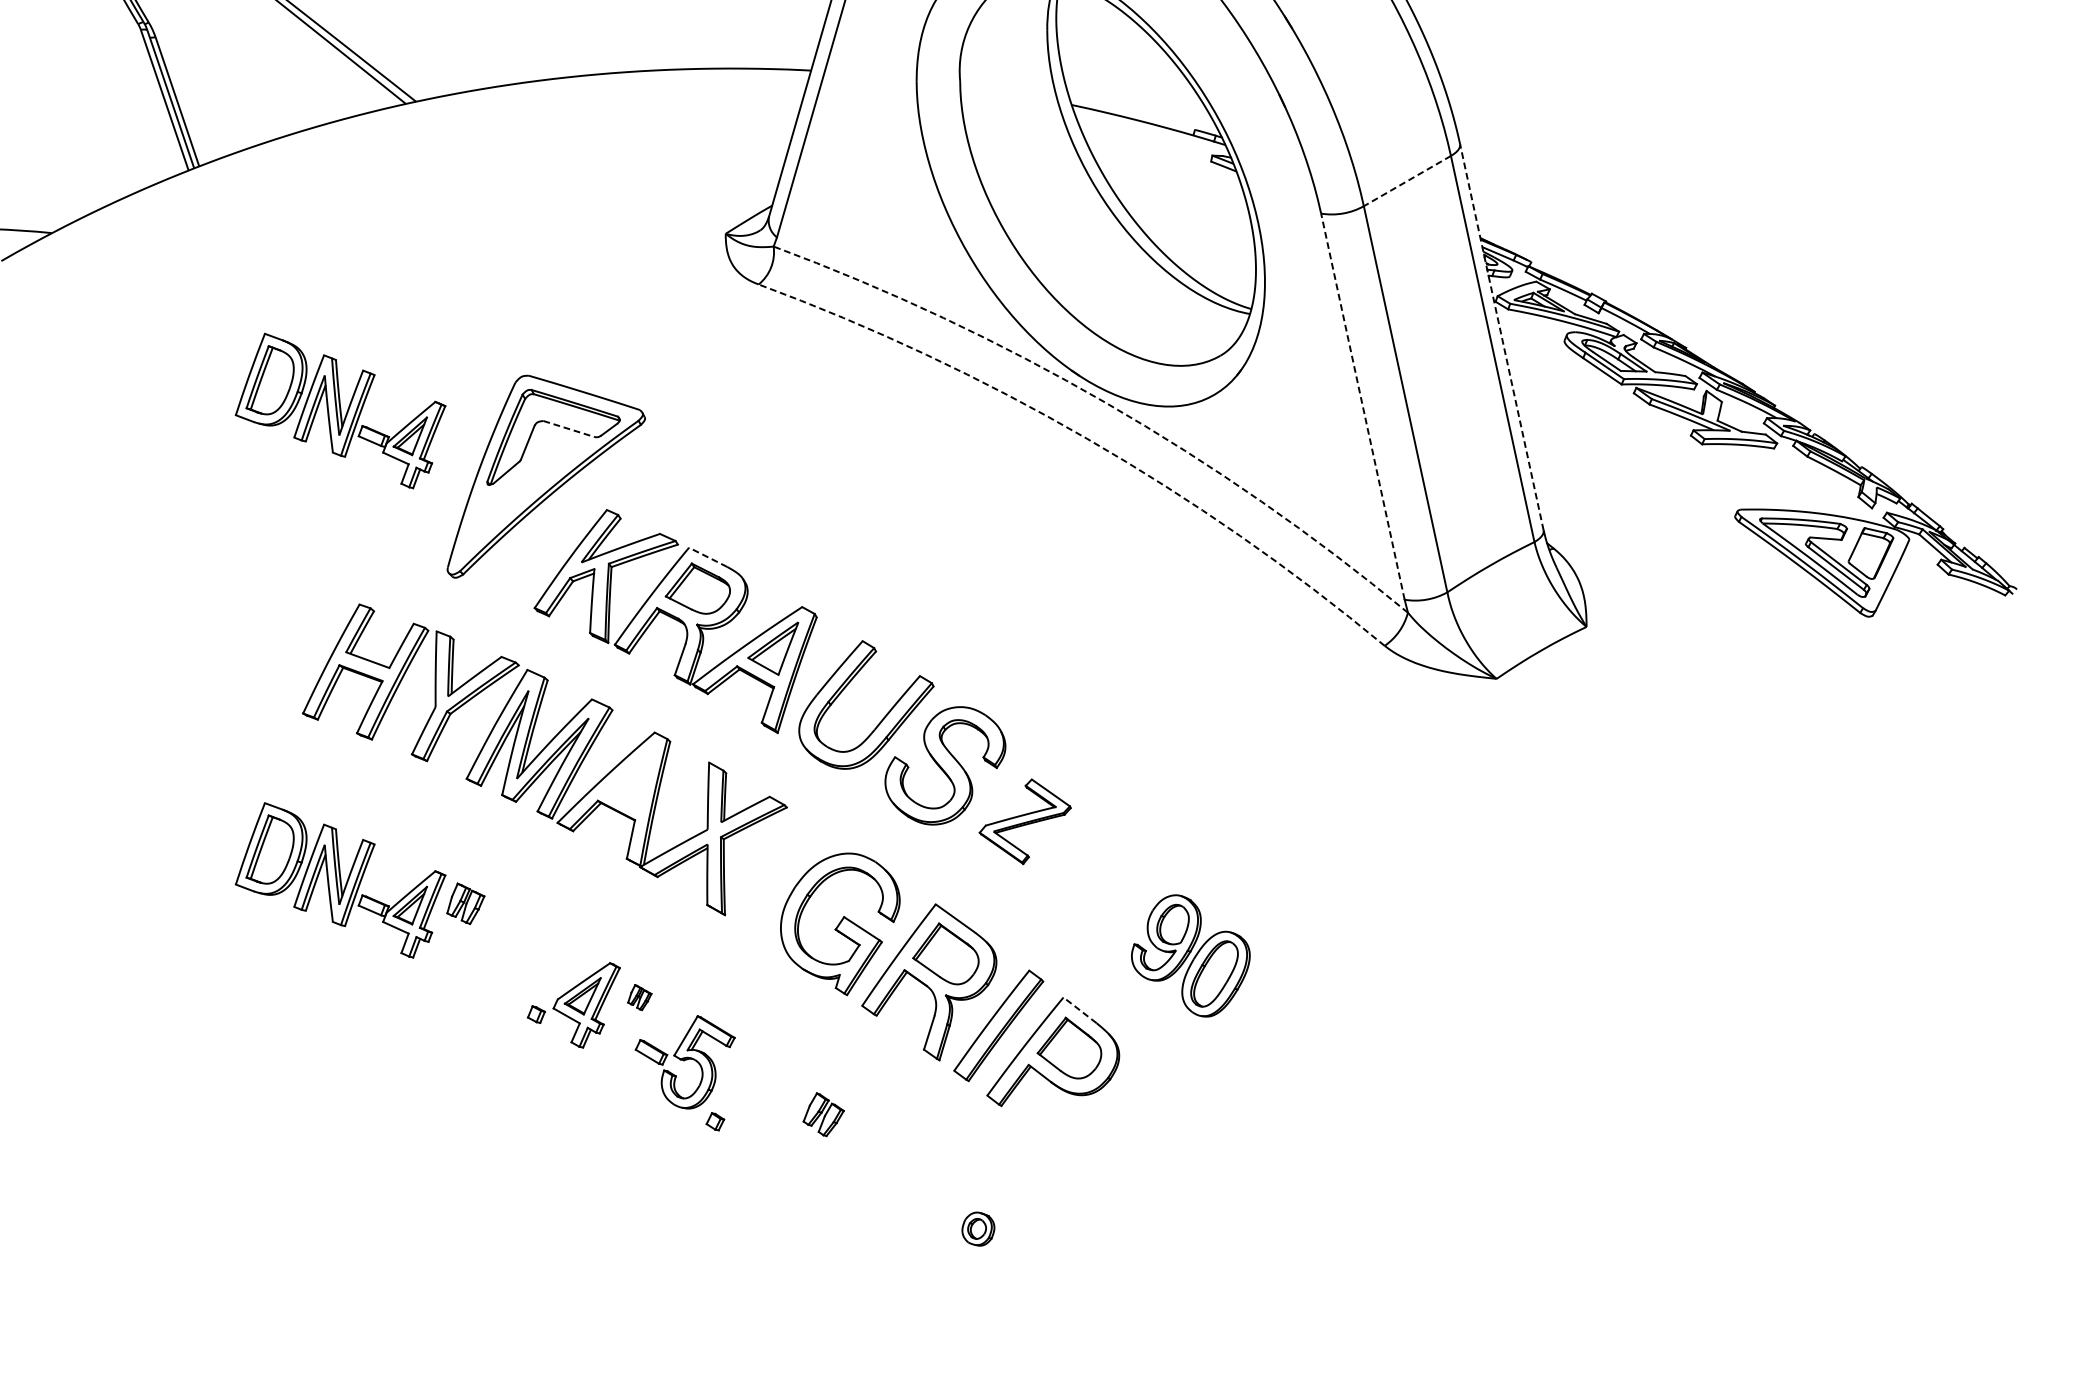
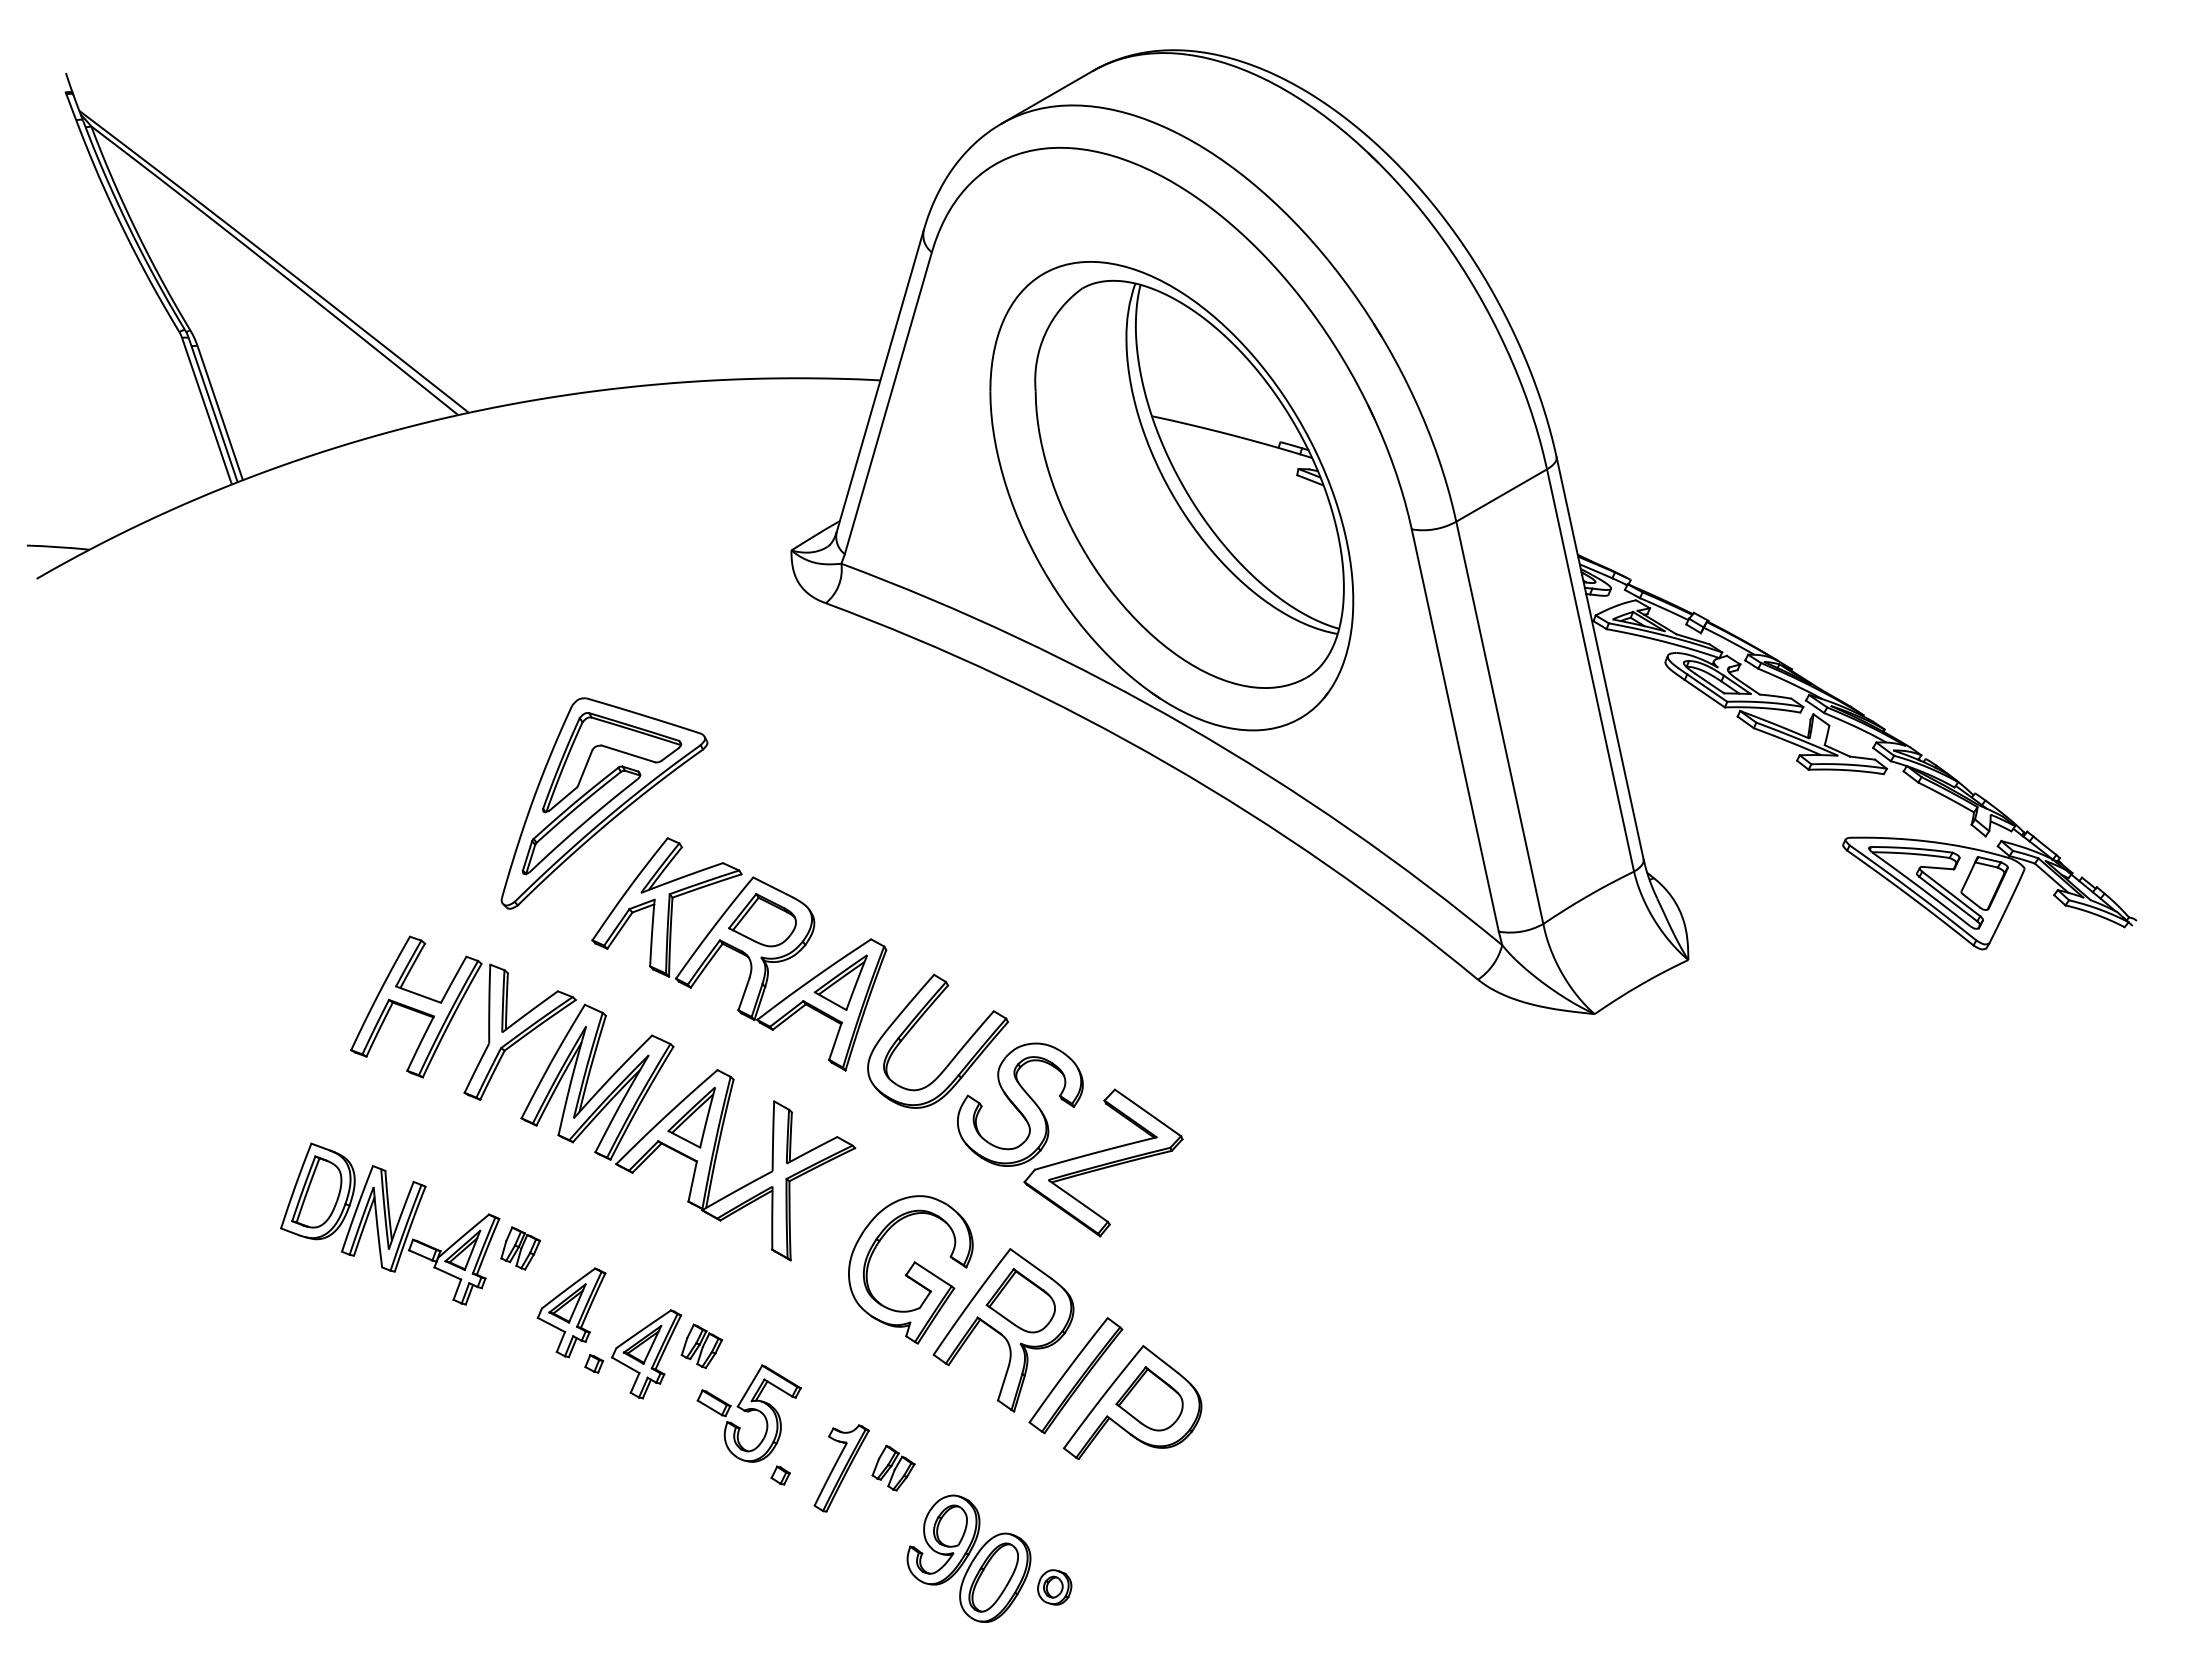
line: (1407, 181) -> (1501, 495), dashed -> solid
line: (1502, 337) -> (1600, 658), dashed -> solid
arc: (1105, 402) -> (1187, 726), dashed -> solid
line: (1363, 406) -> (1455, 730), dashed -> solid
part: (340, 410) -> (390, 734), removed
line: (569, 429) -> (628, 754), dashed -> solid
arc: (1086, 438) -> (1167, 763), dashed -> solid
part: (524, 493) -> (581, 820), added
line: (707, 557) -> (772, 887), dashed -> solid
part: (629, 778) -> (691, 1117), added
part: (1025, 821) -> (1103, 1162), size x1.67
part: (1190, 955) -> (968, 1558), moved
part: (514, 965) -> (571, 1312), added
part: (639, 996) -> (701, 1345), size x1.67
line: (1079, 1010) -> (1160, 1359), dashed -> solid
part: (773, 1114) -> (841, 1468), added

